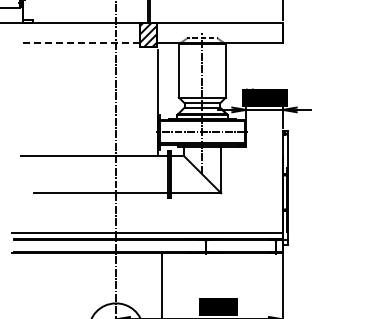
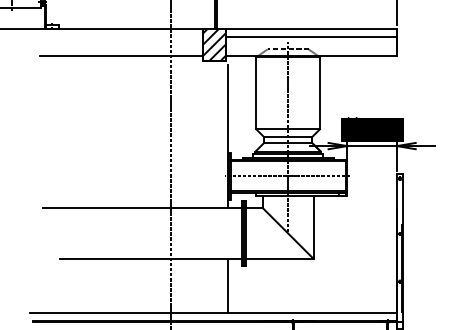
line: (219, 29) -> (311, 37), added
line: (78, 43) -> (120, 56), dashed -> solid
line: (157, 213) -> (227, 286), added

